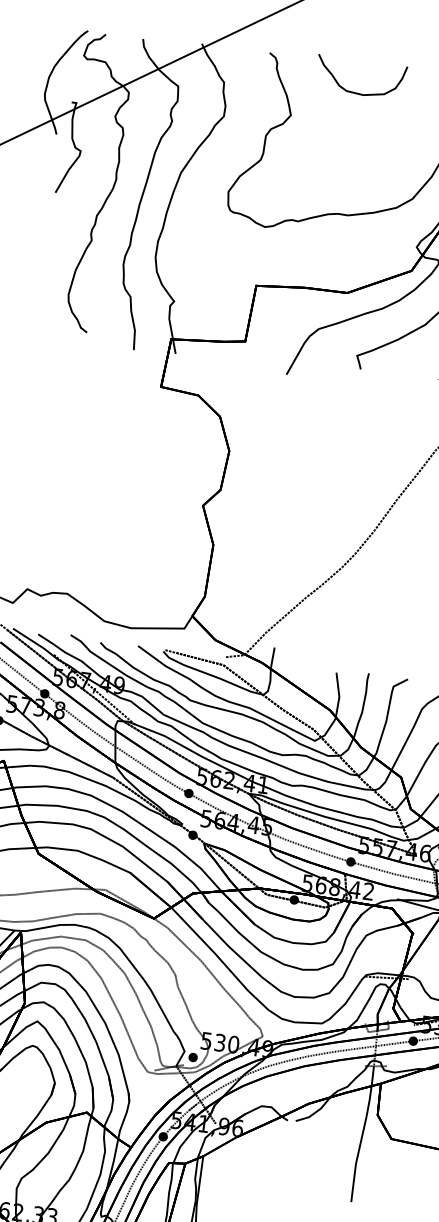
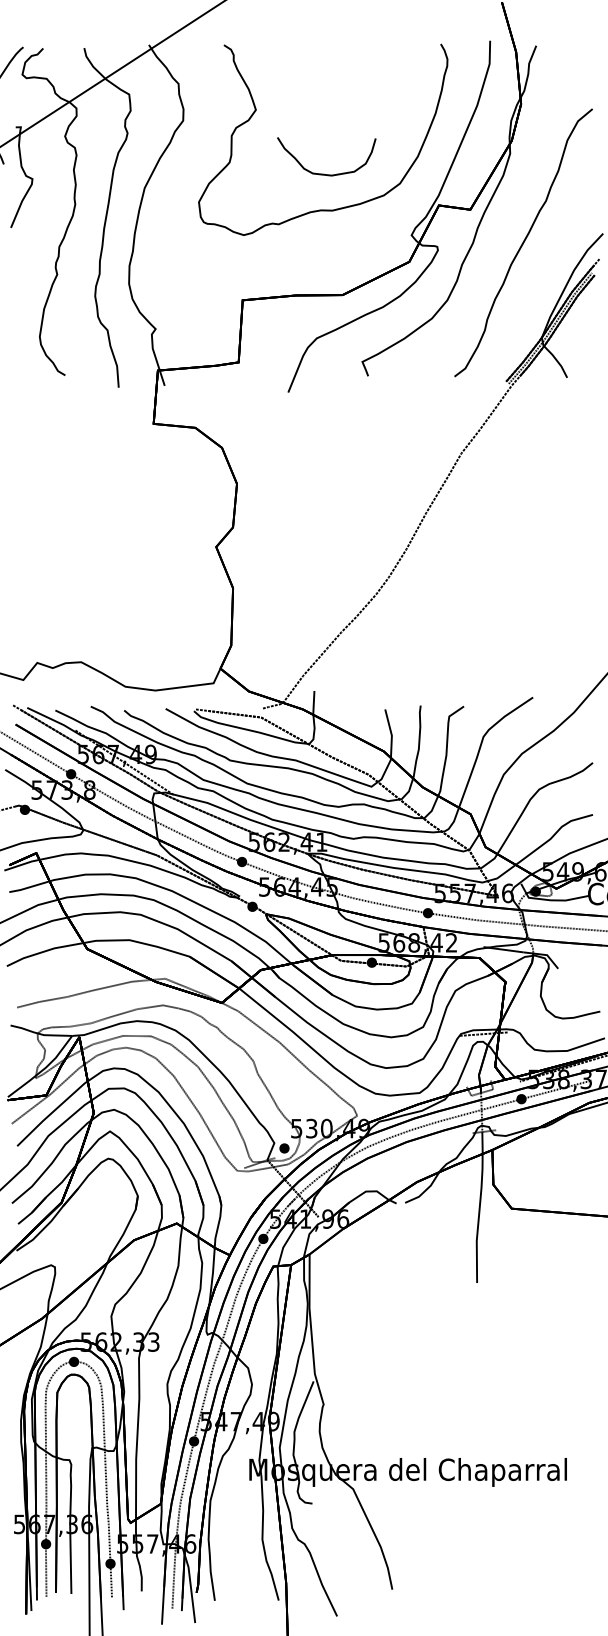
curve: (357, 92) -> (324, 173), moved

